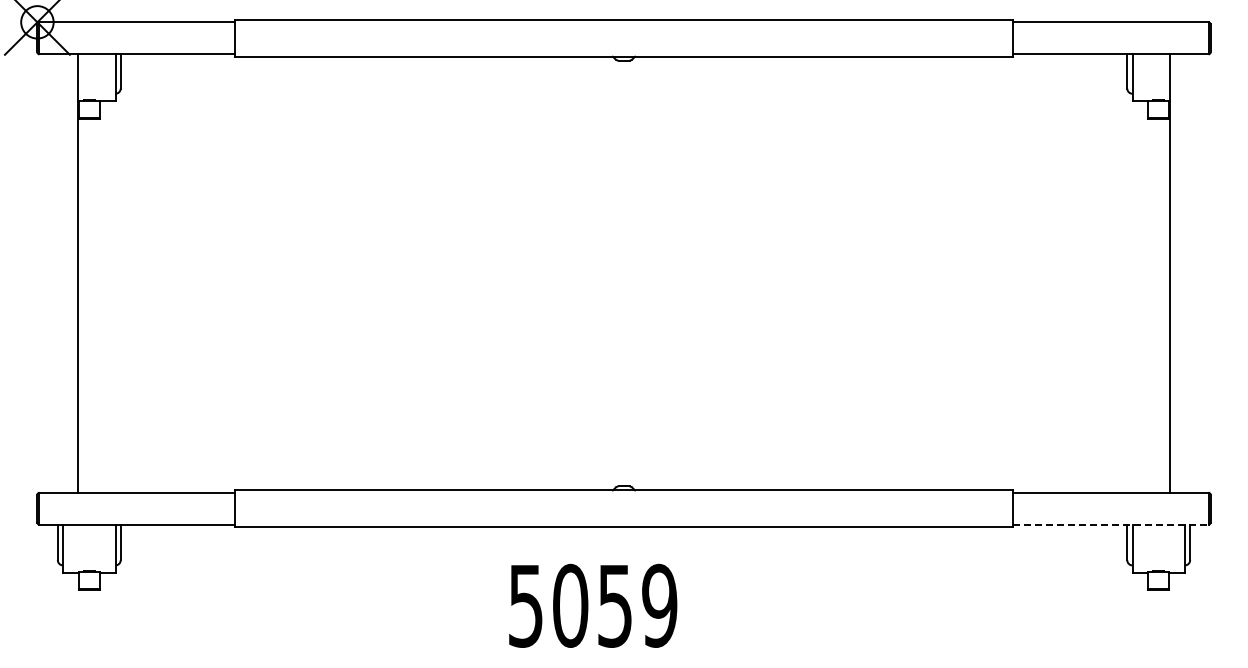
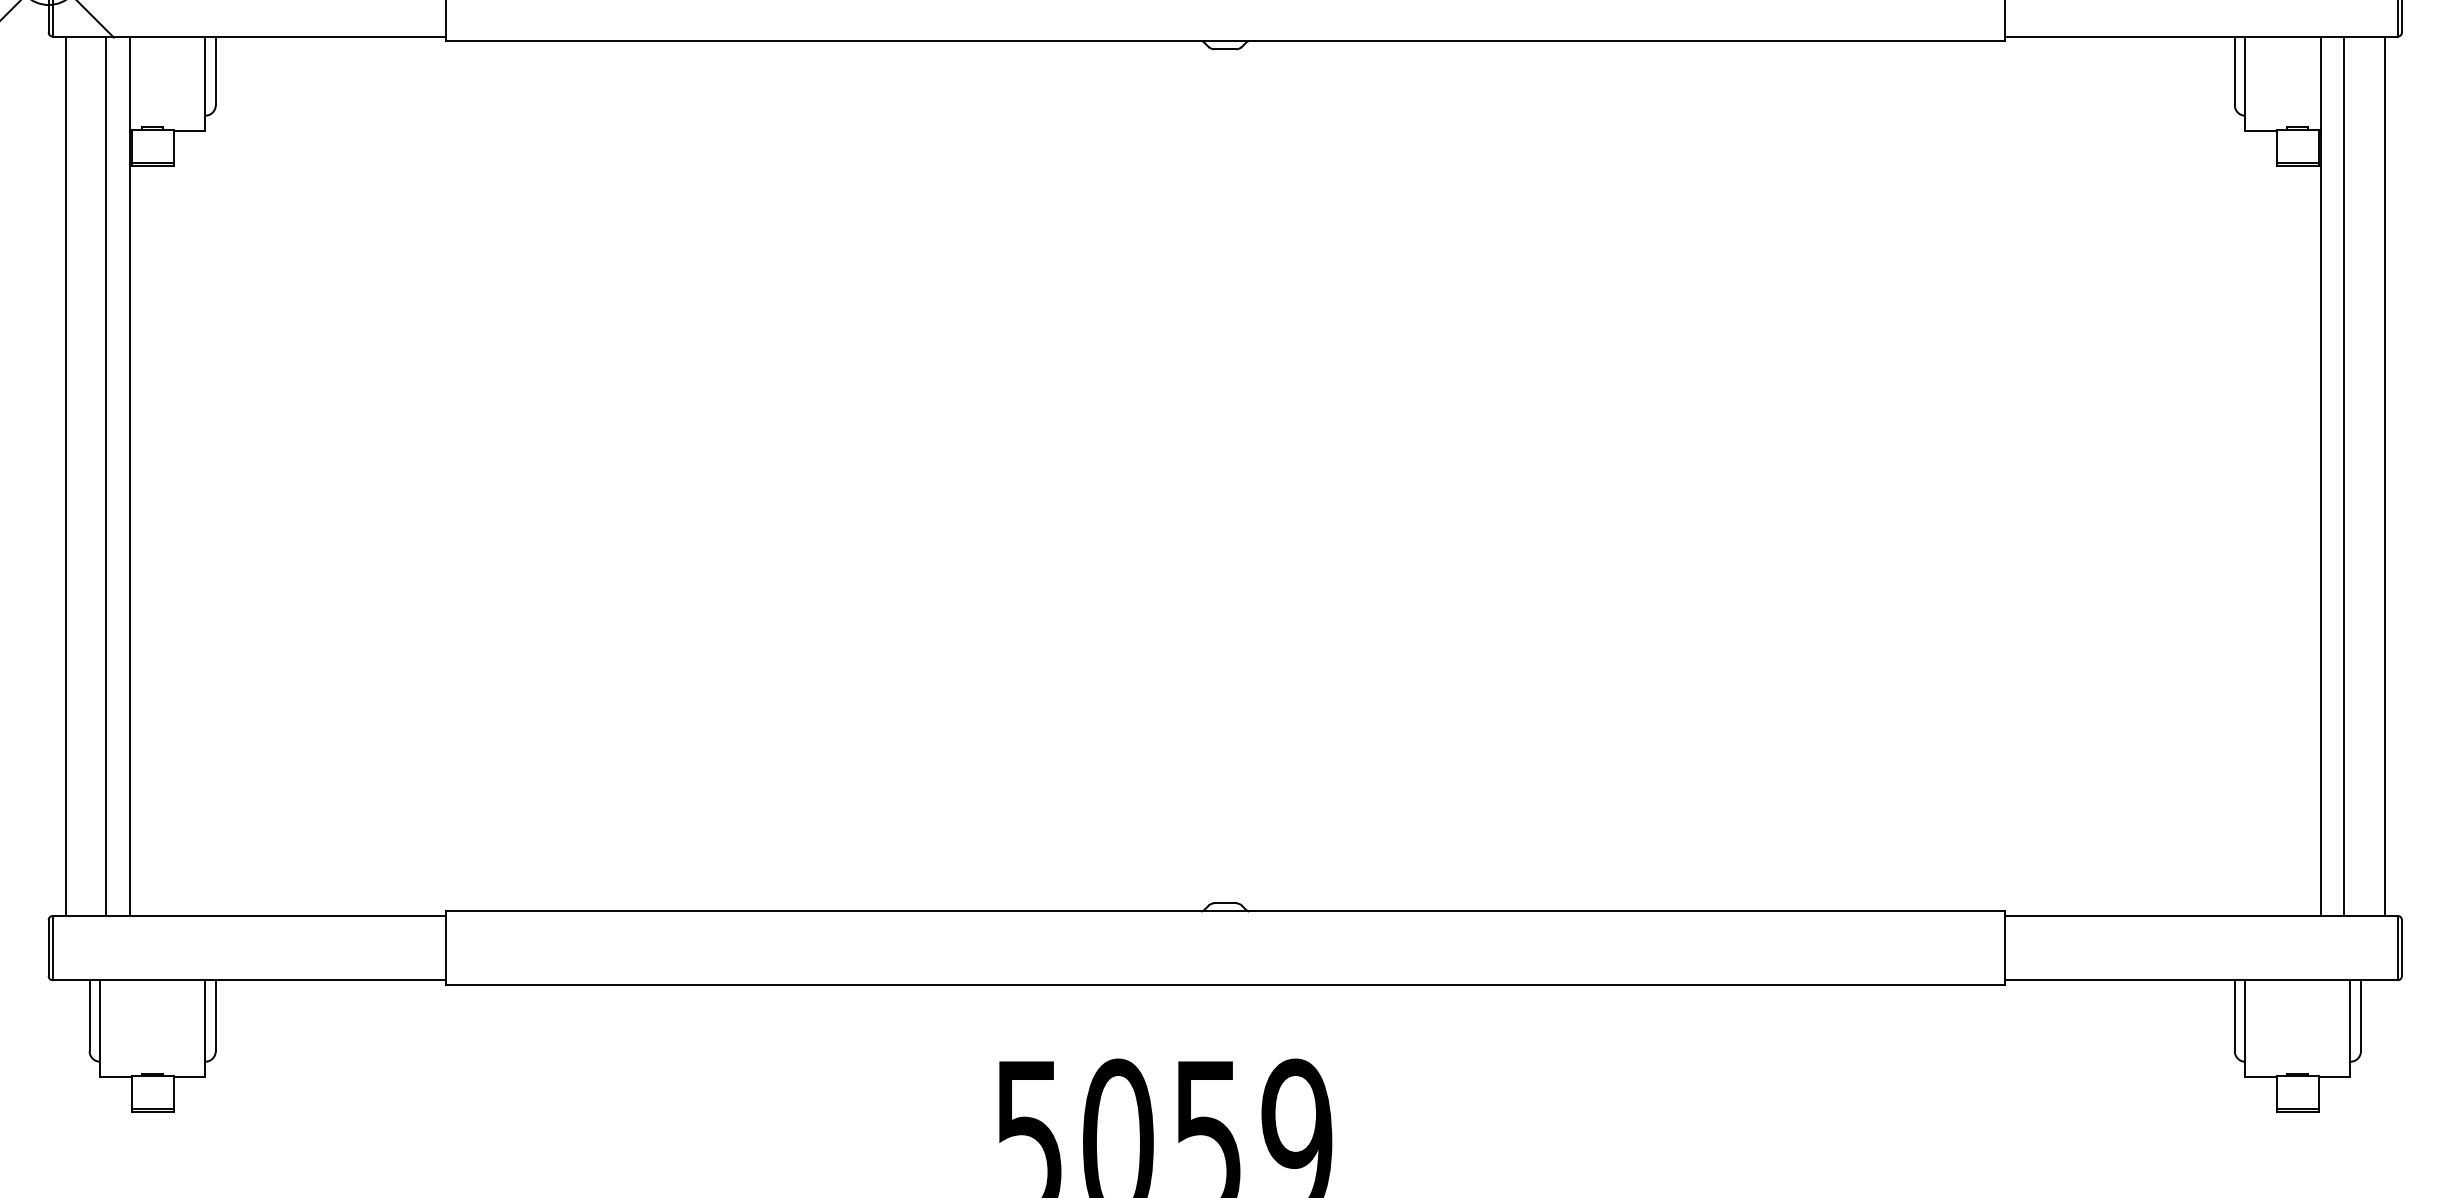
line: (45, 273) -> (64, 476), added
line: (66, 273) -> (107, 476), added
line: (1181, 273) -> (2343, 476), added
line: (1202, 273) -> (2385, 476), added
line: (1110, 524) -> (2201, 979), dashed -> solid

